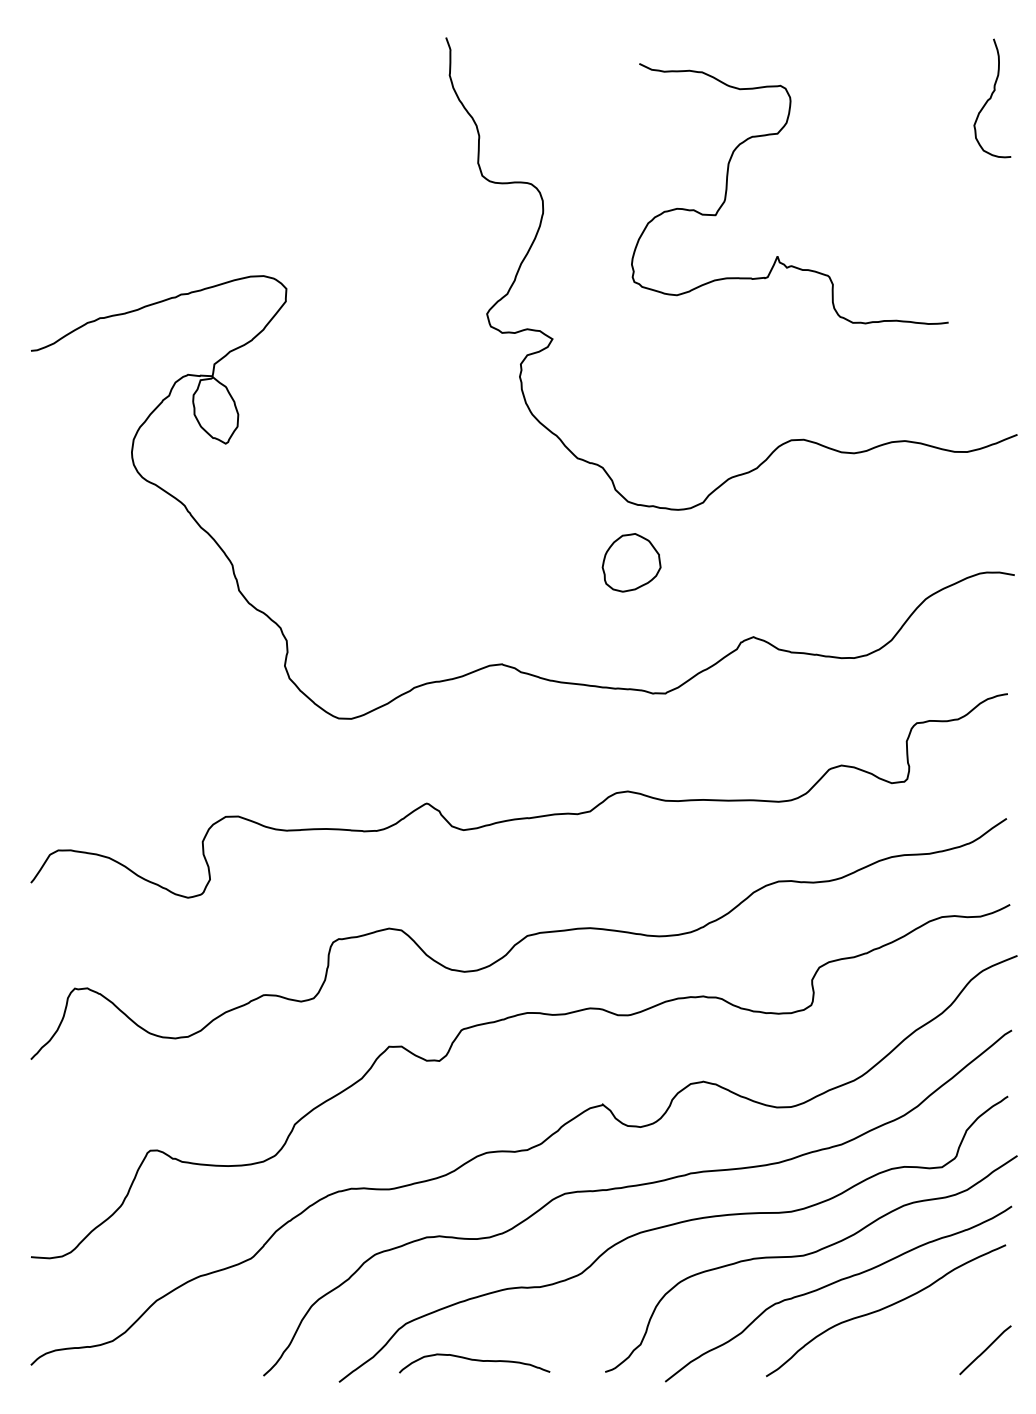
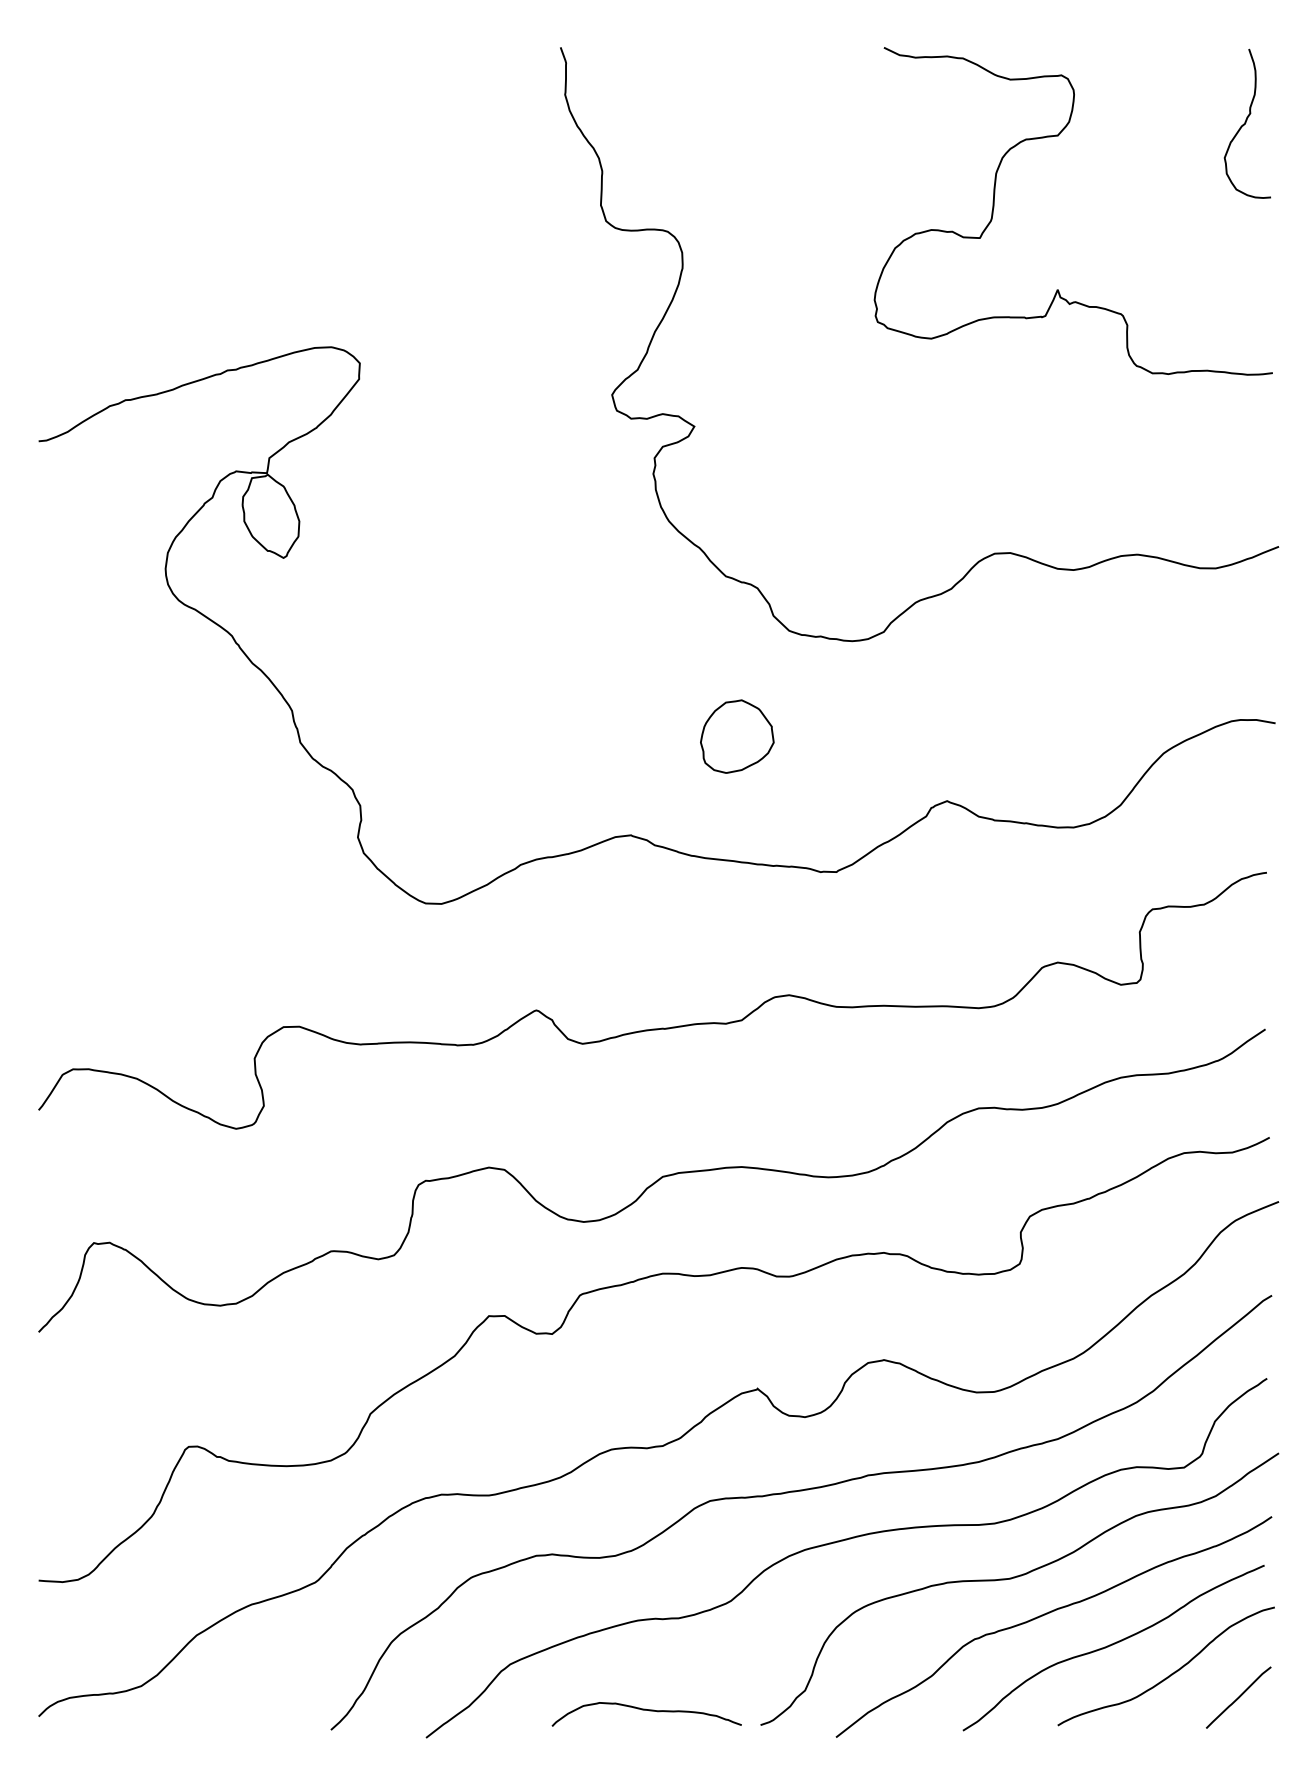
curve: (778, 134) -> (1058, 136), moved
part: (631, 562) -> (737, 736), moved
curve: (933, 1329) -> (1173, 1671), added
curve: (476, 1361) -> (649, 1711), moved

